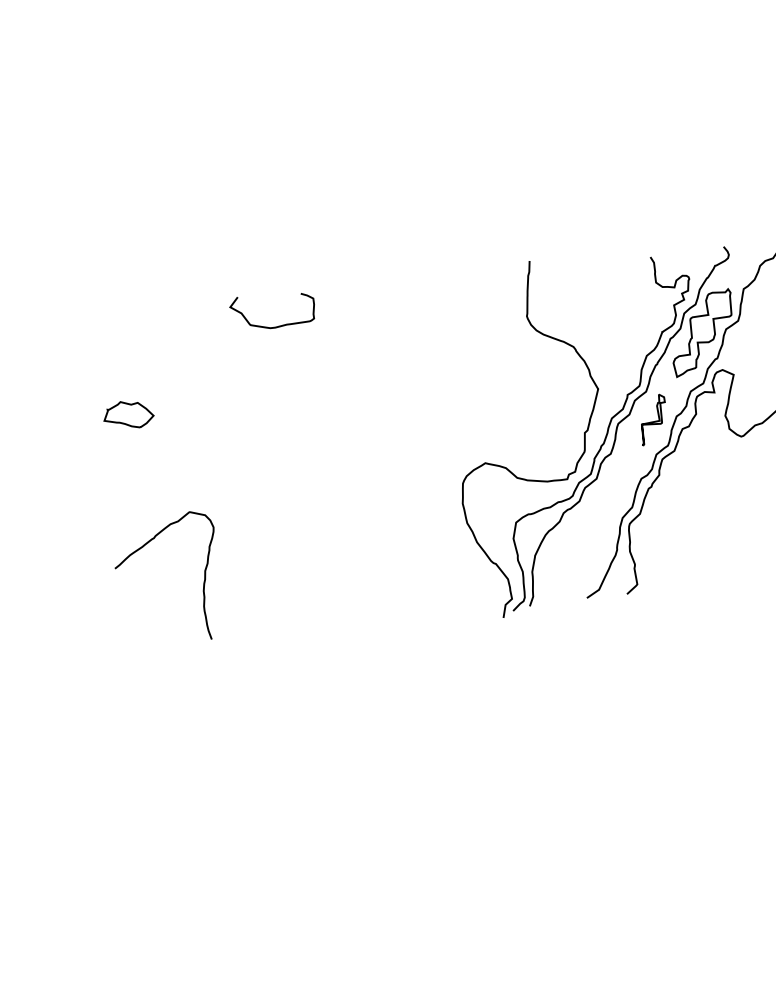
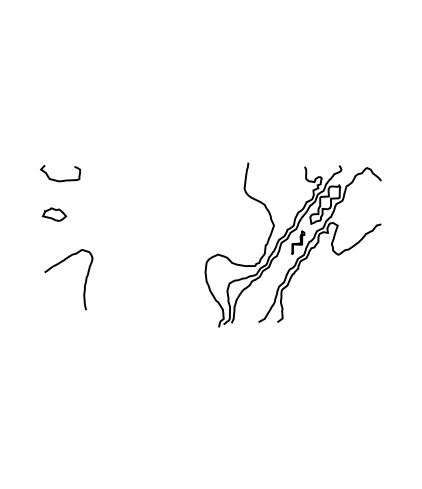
curve: (265, 324) -> (56, 179), moved
curve: (201, 581) -> (84, 282), moved

